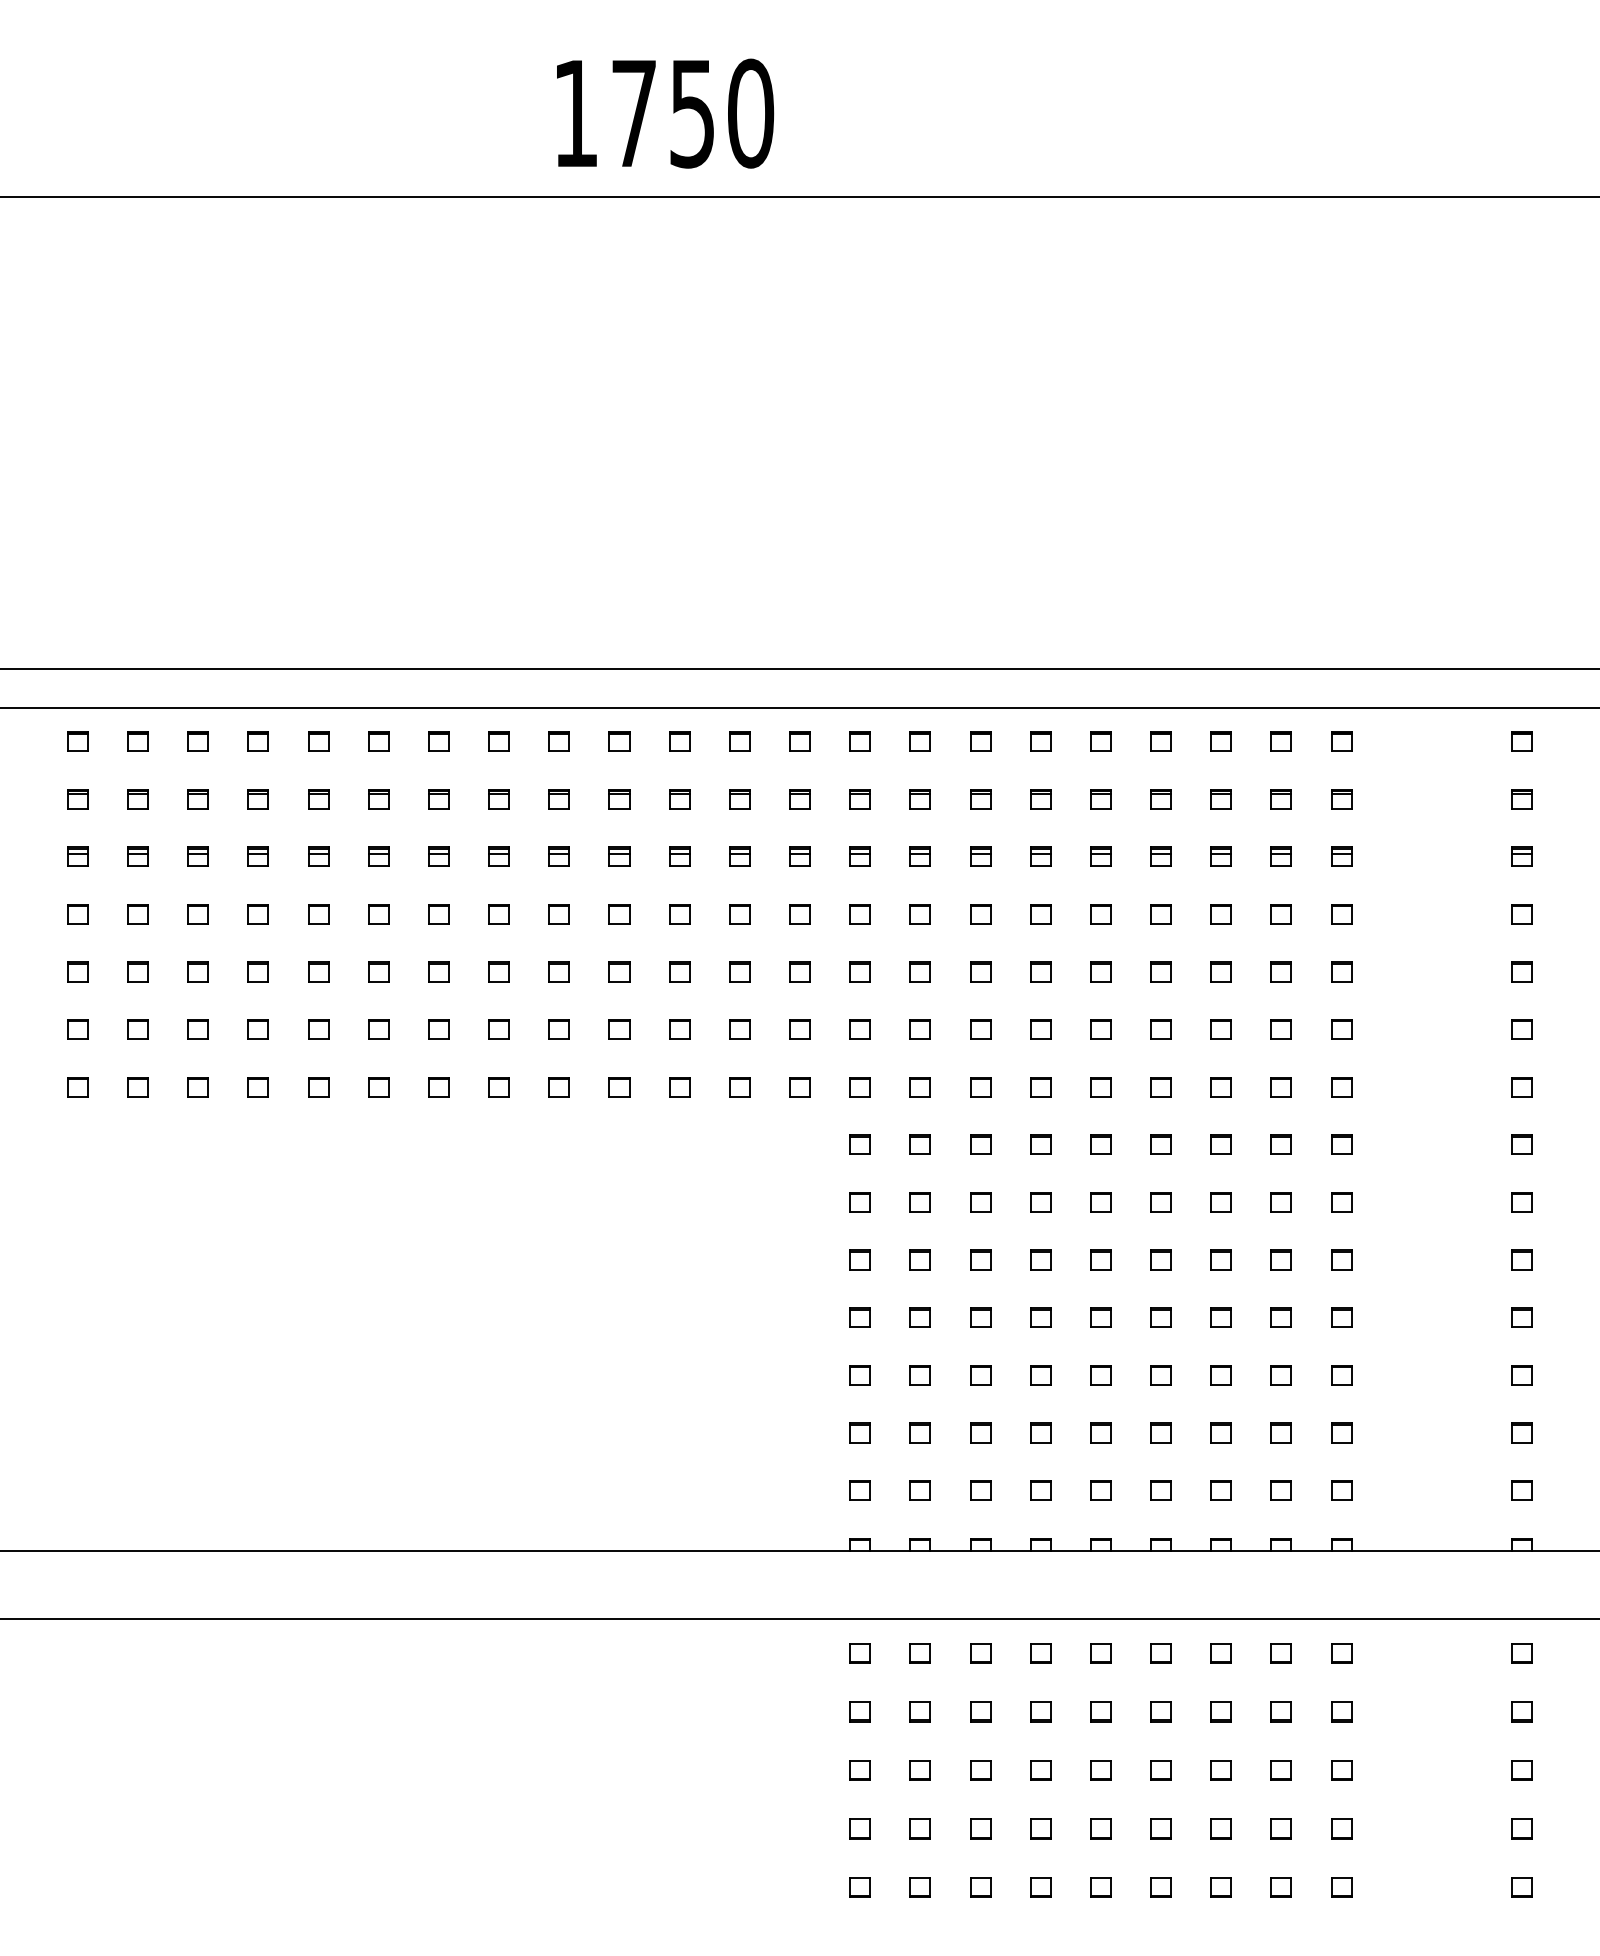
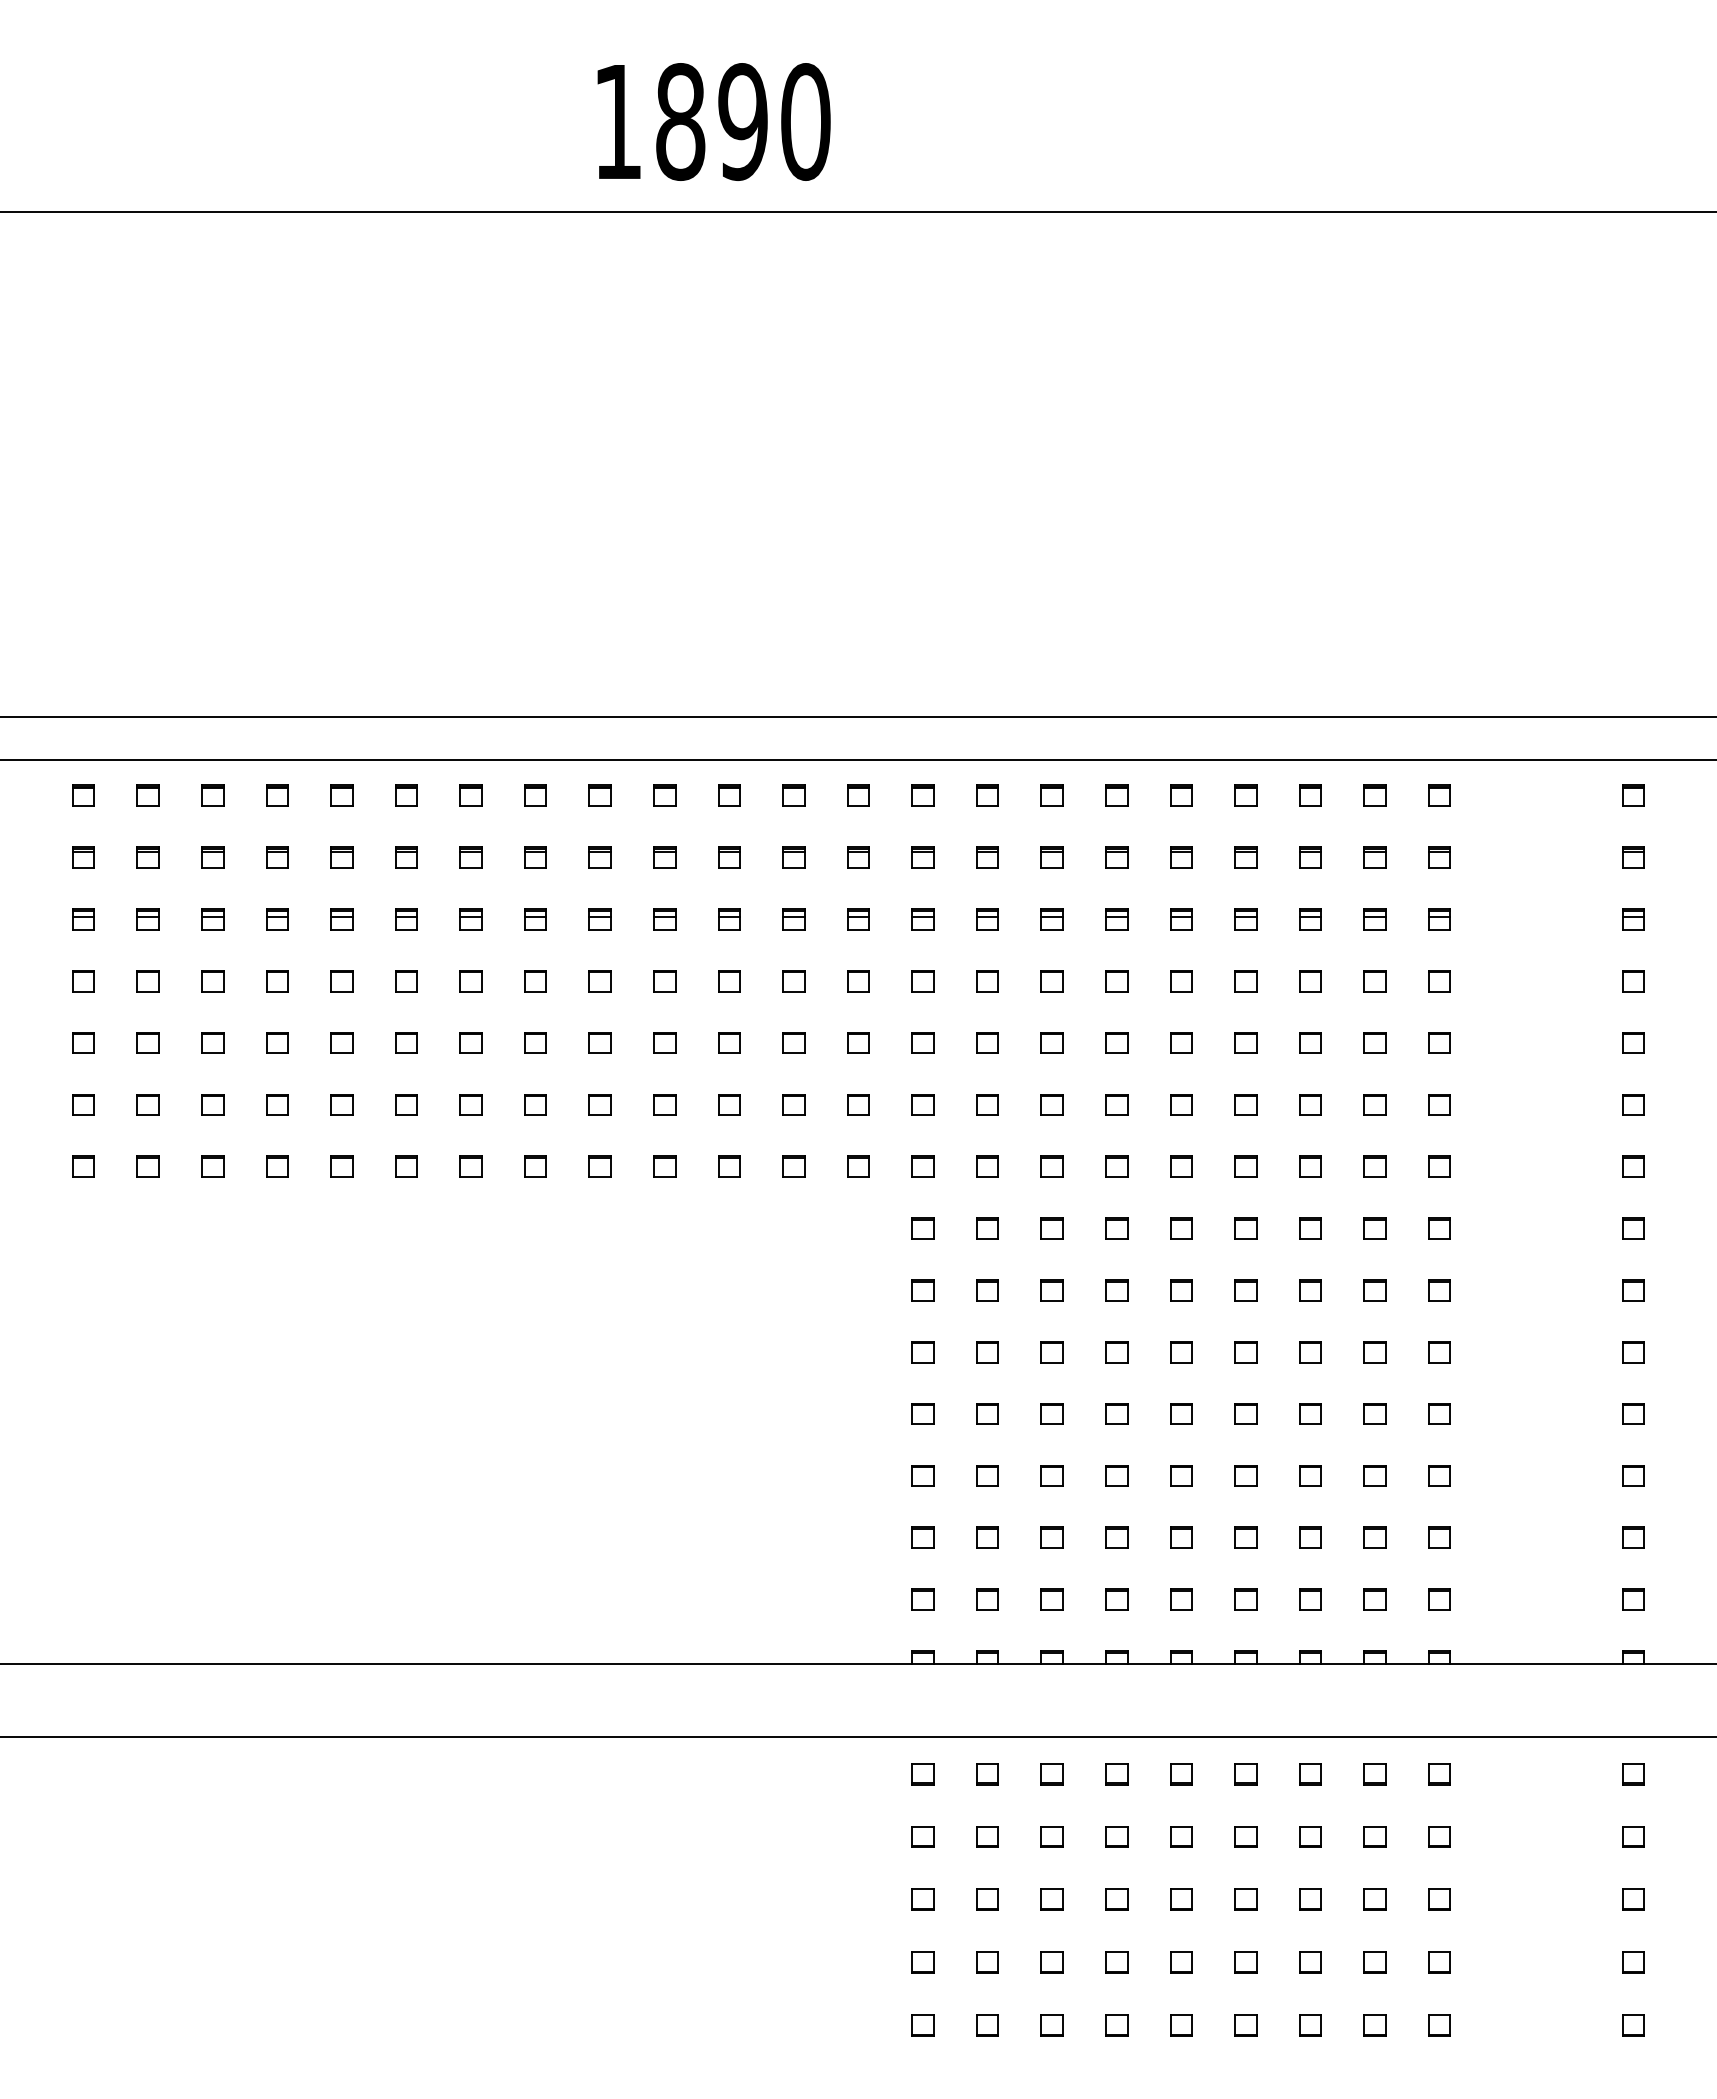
text: (663, 113) -> (711, 121), 1750 -> 1890

